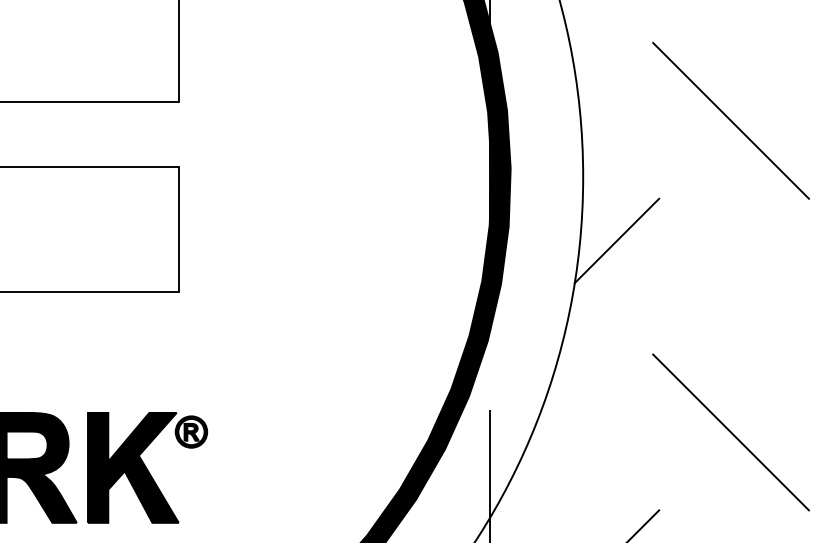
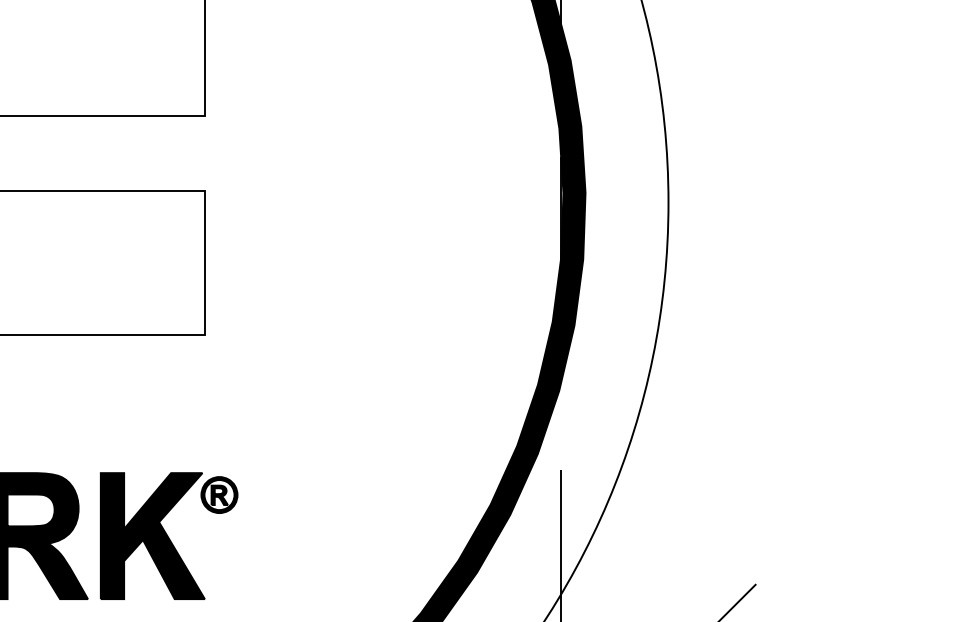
line: (730, 120) -> (837, 137), removed
line: (616, 240) -> (706, 275), removed
line: (731, 432) -> (838, 495), removed

